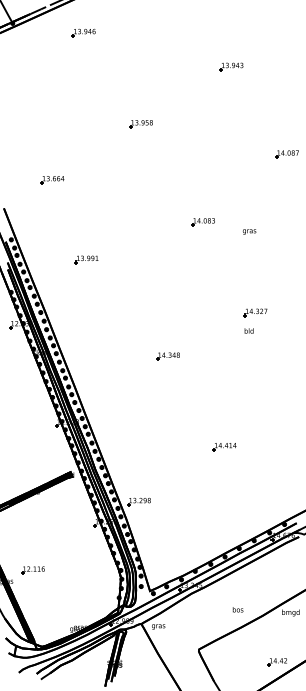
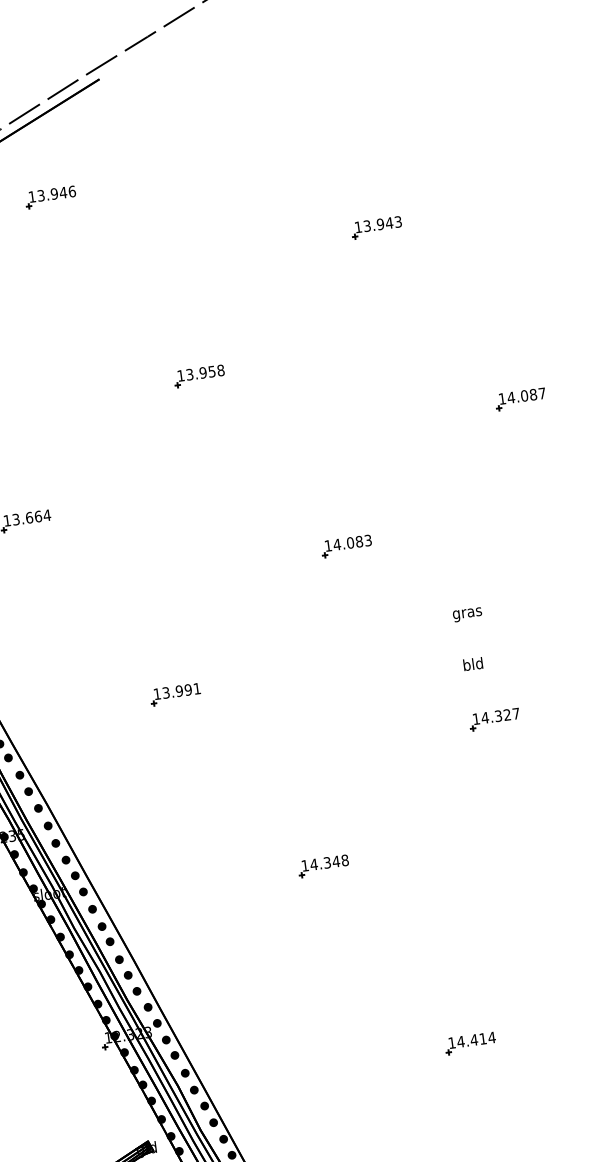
part: (202, 222) -> (345, 547), moved
text: (249, 231) -> (467, 613), moved
part: (86, 259) -> (175, 694), moved
part: (255, 312) -> (494, 719), moved
text: (248, 330) -> (471, 663), moved

